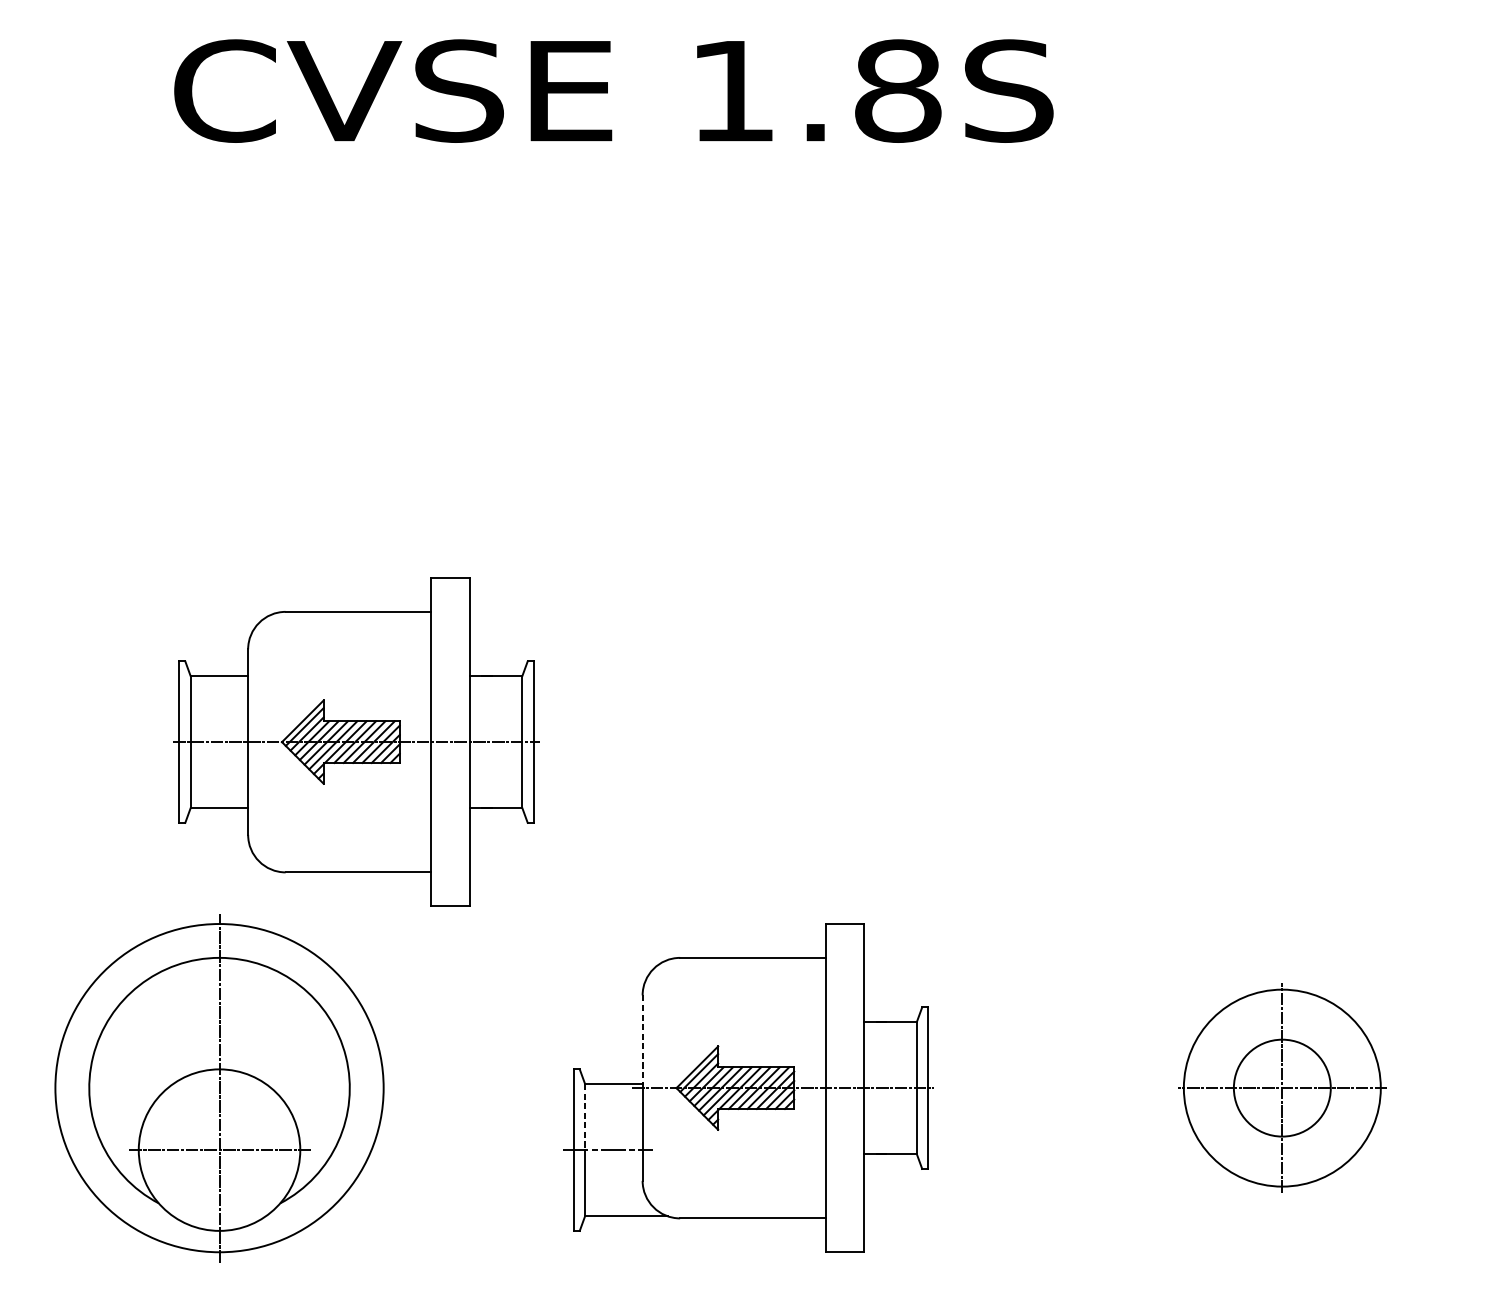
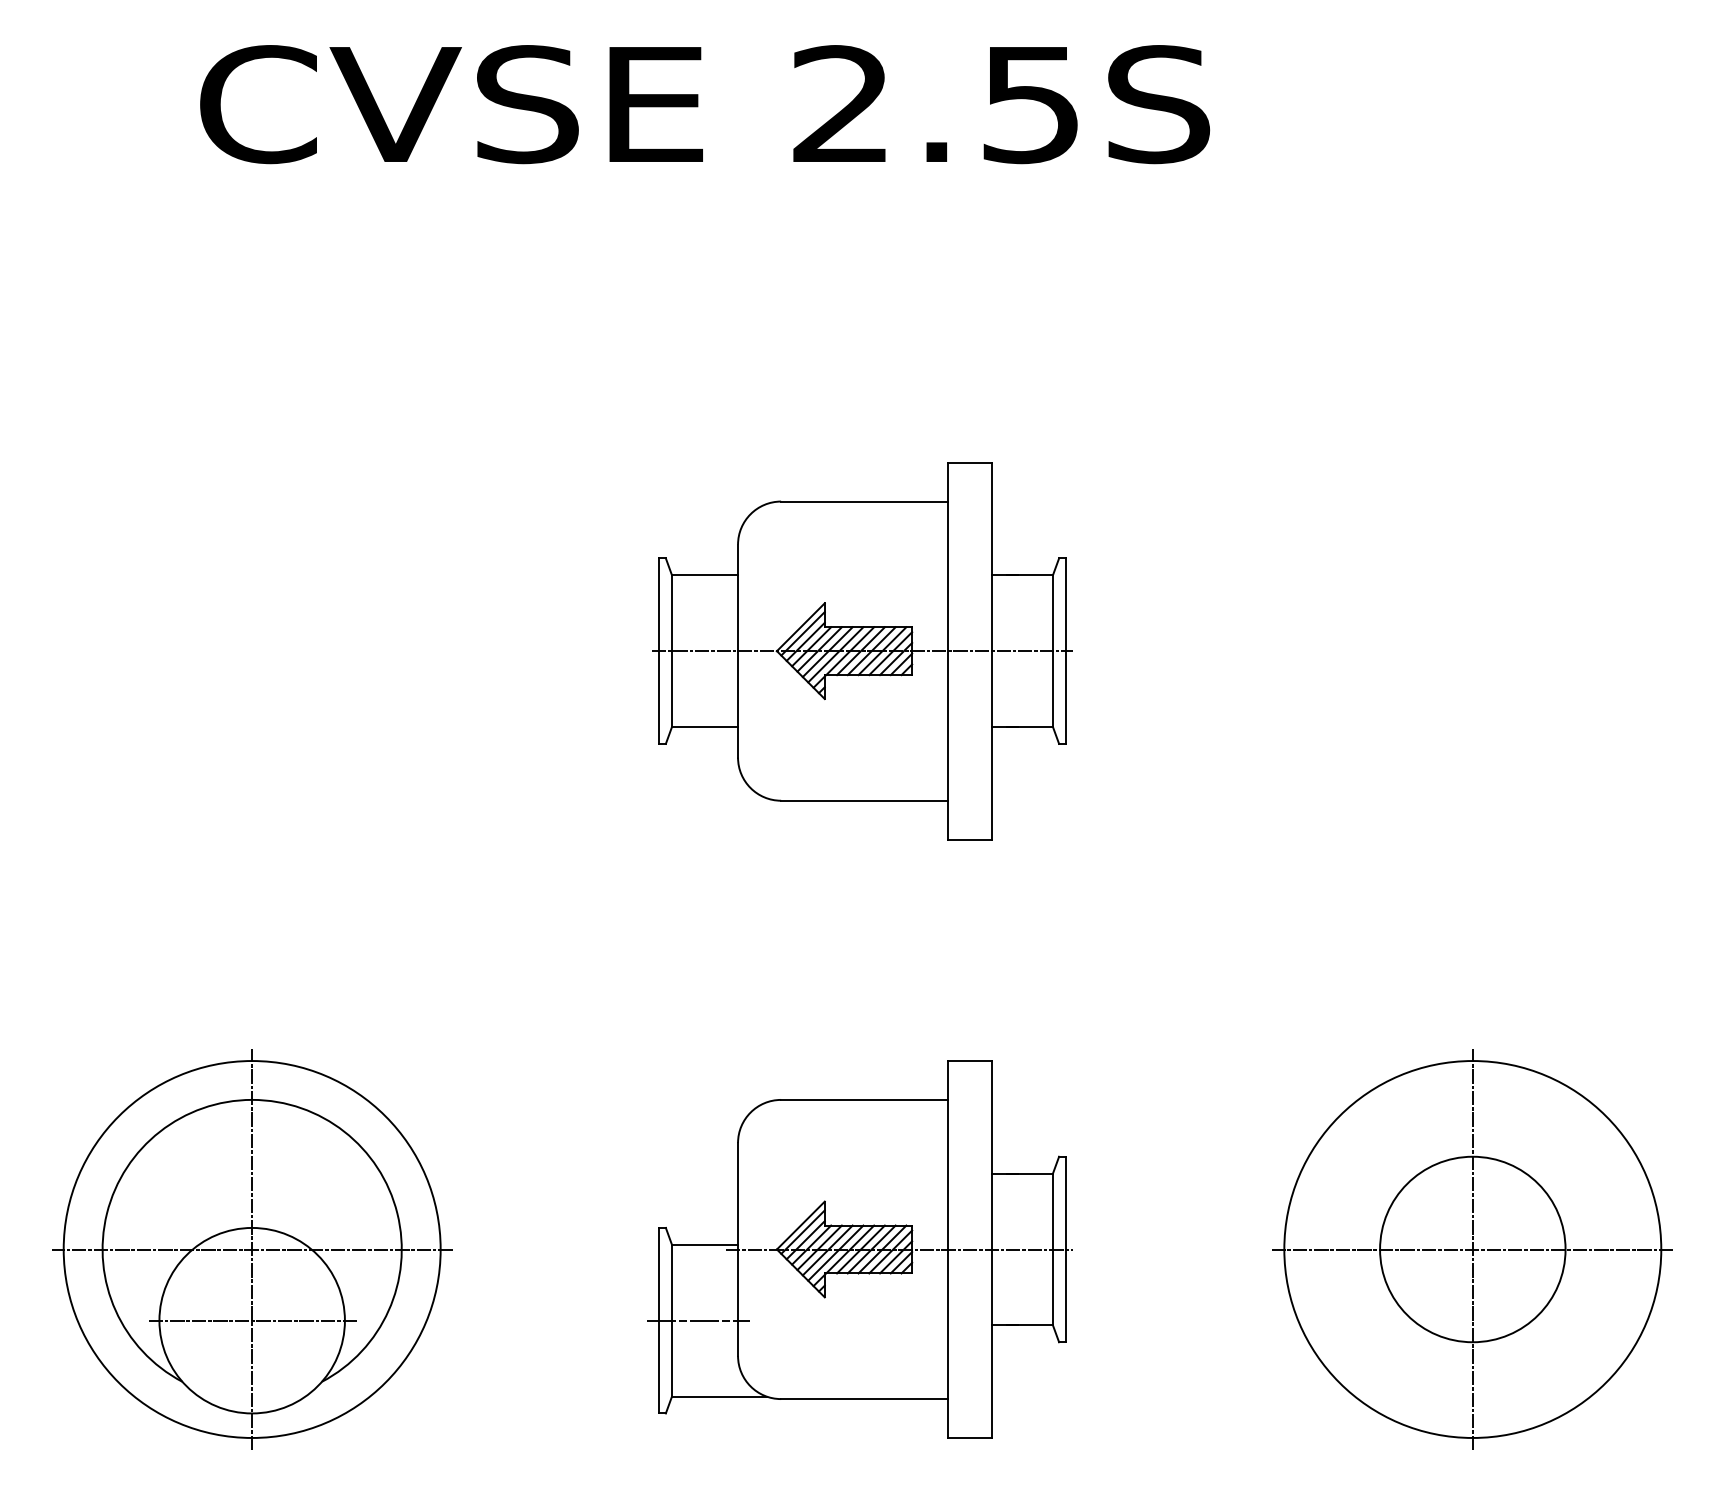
text: (816, 91) -> (937, 104), 1.8S -> 2.5S
part: (356, 742) -> (862, 651), moved
line: (643, 1041) -> (738, 1196), dashed -> solid
line: (218, 1088) -> (251, 1249), added
part: (1282, 1088) -> (1472, 1249), size x1.67
line: (584, 1116) -> (671, 1282), dashed -> solid

